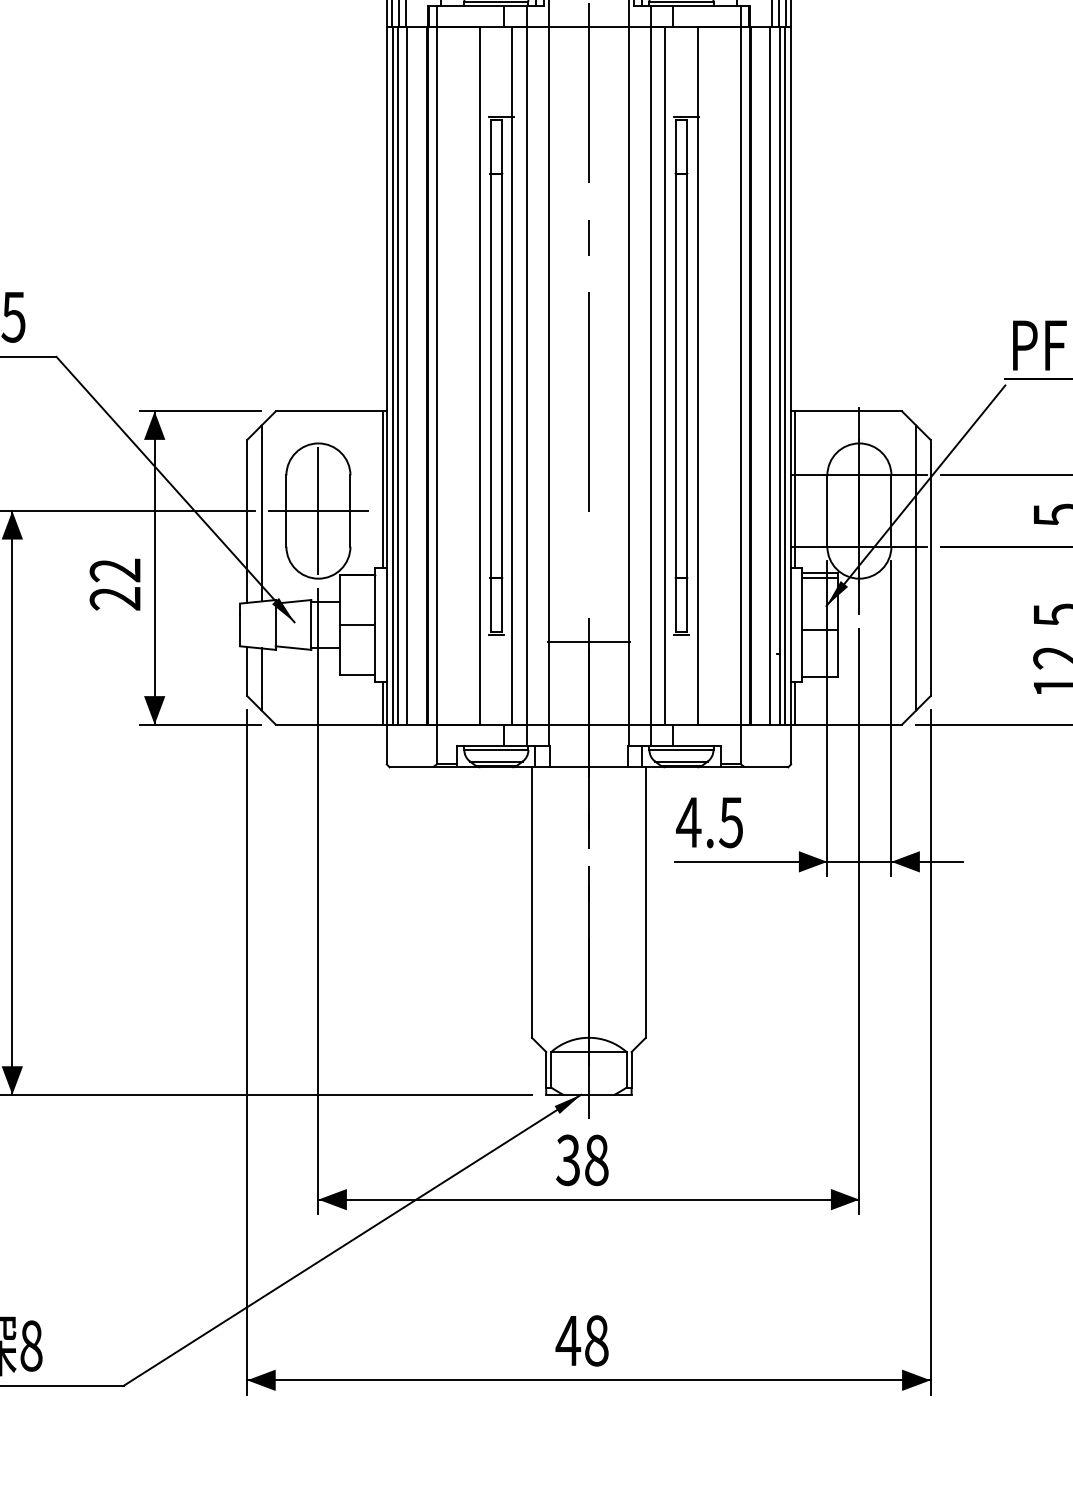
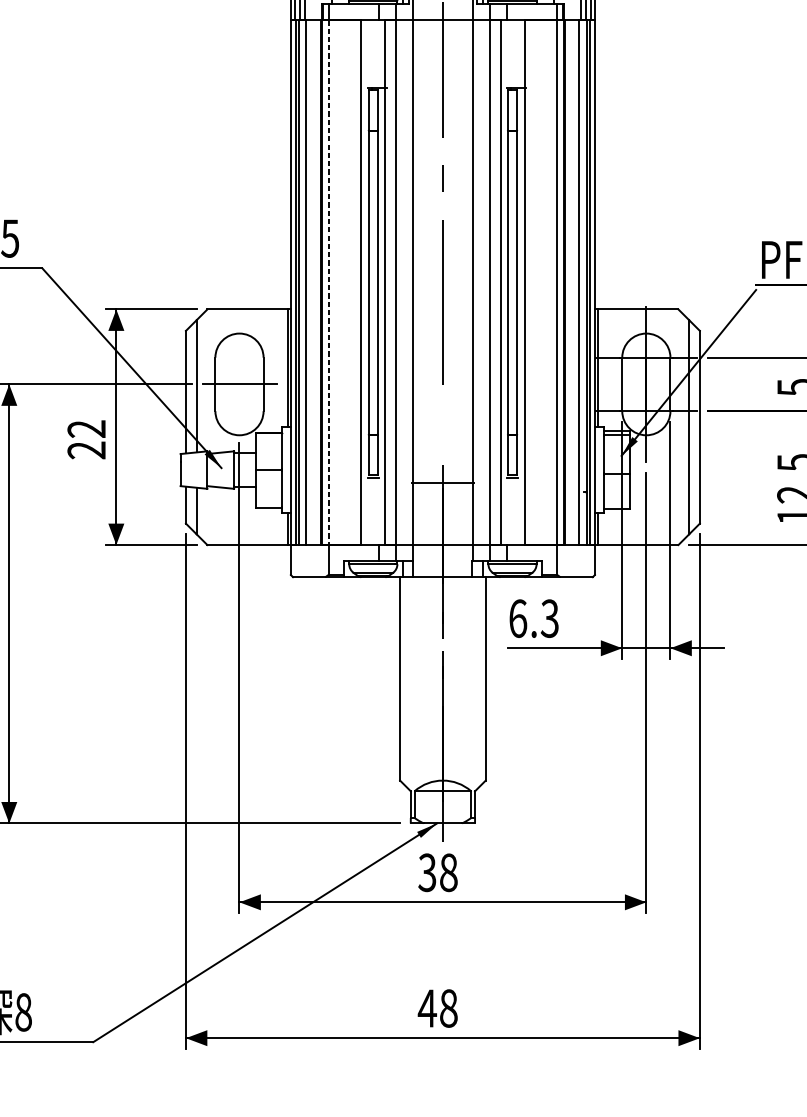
line: (436, 375) -> (328, 282), solid -> dashed
line: (318, 511) -> (239, 384), removed
text: (709, 822) -> (533, 618), 4.5 -> 6.3

